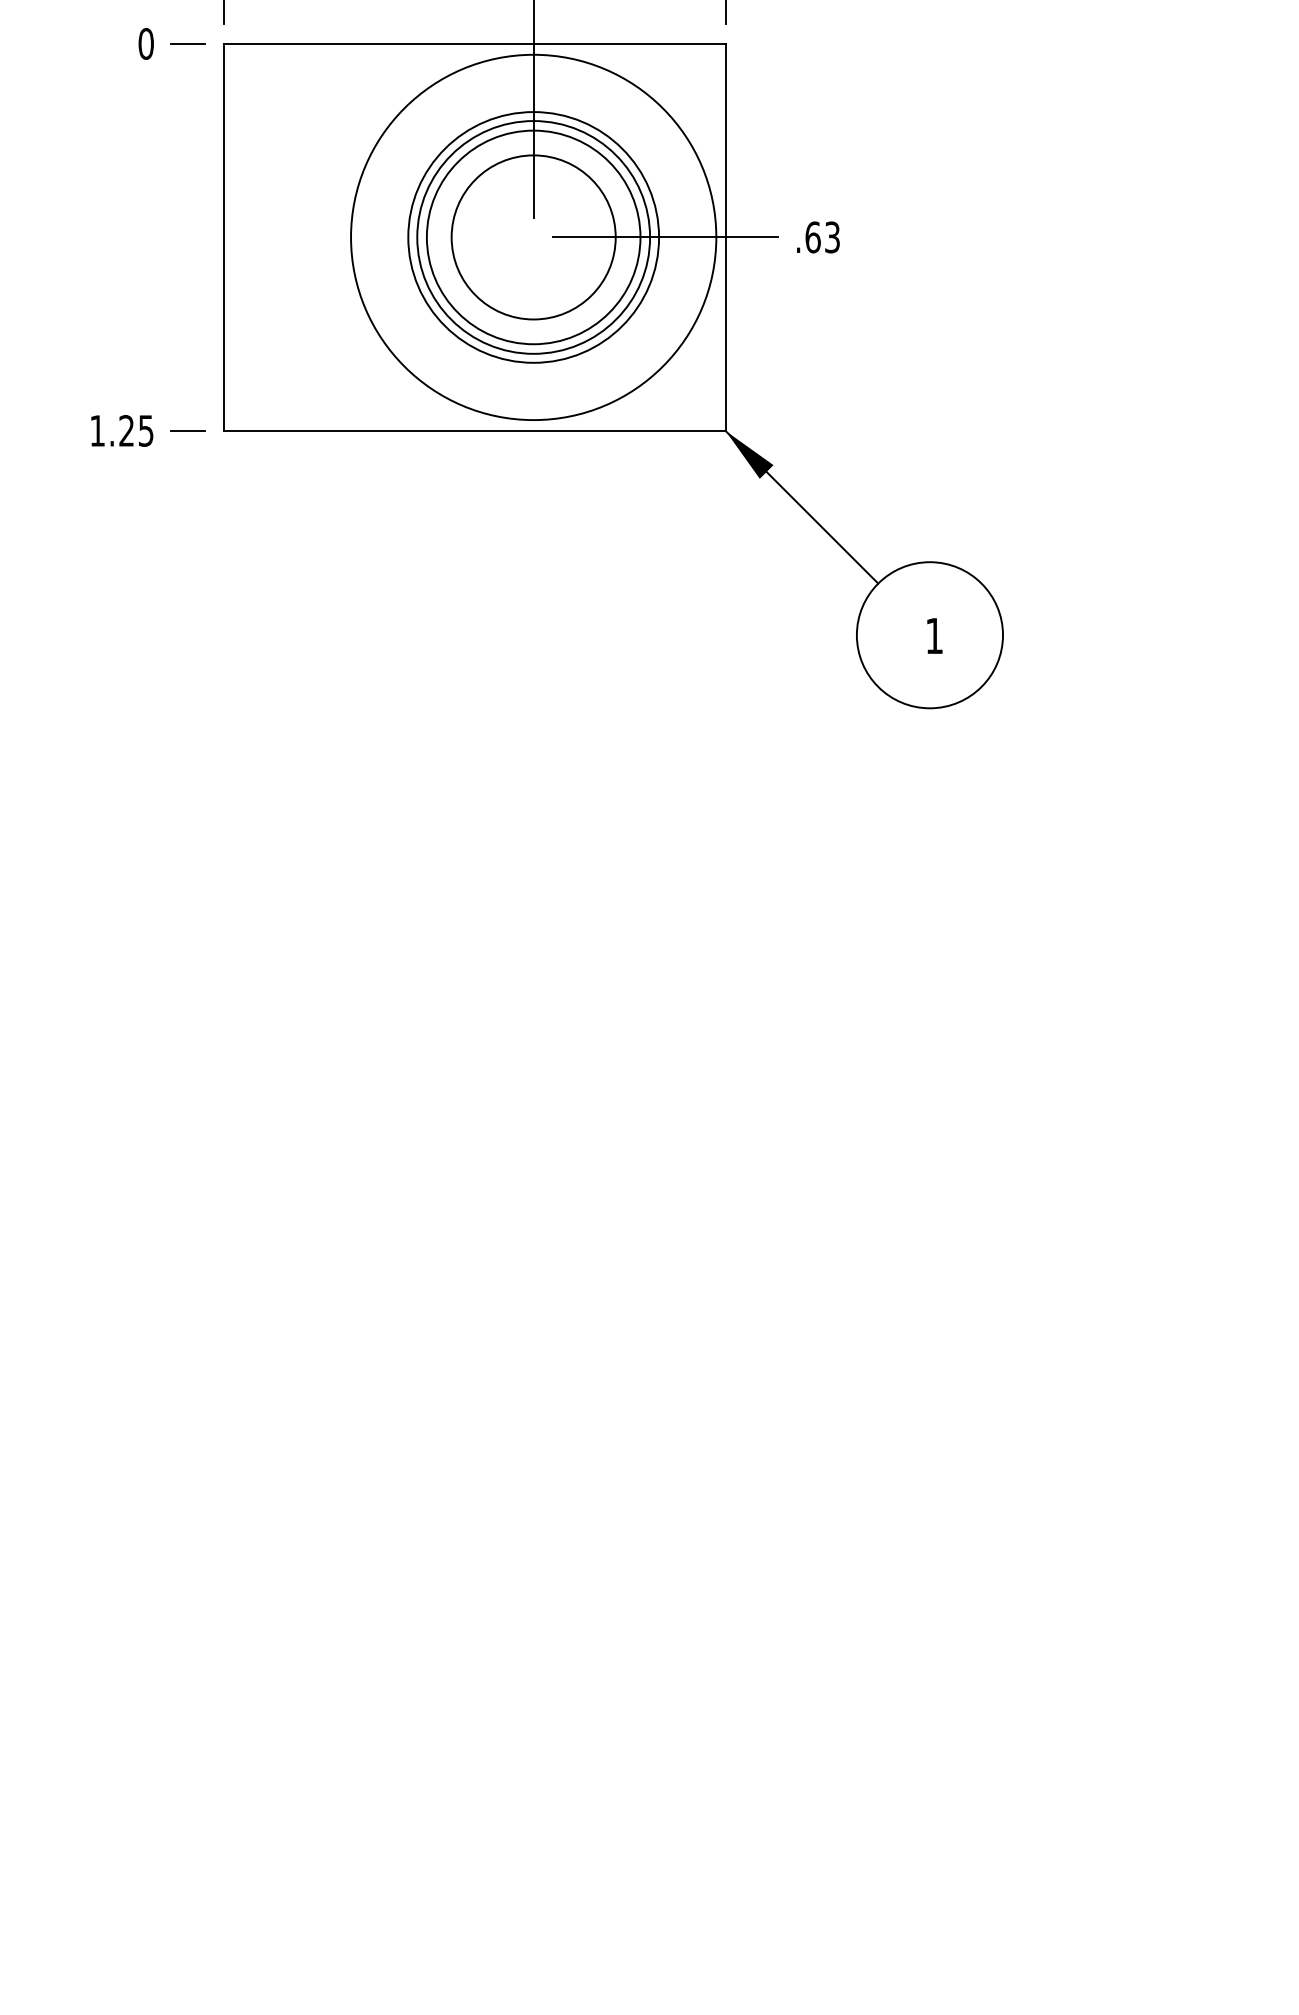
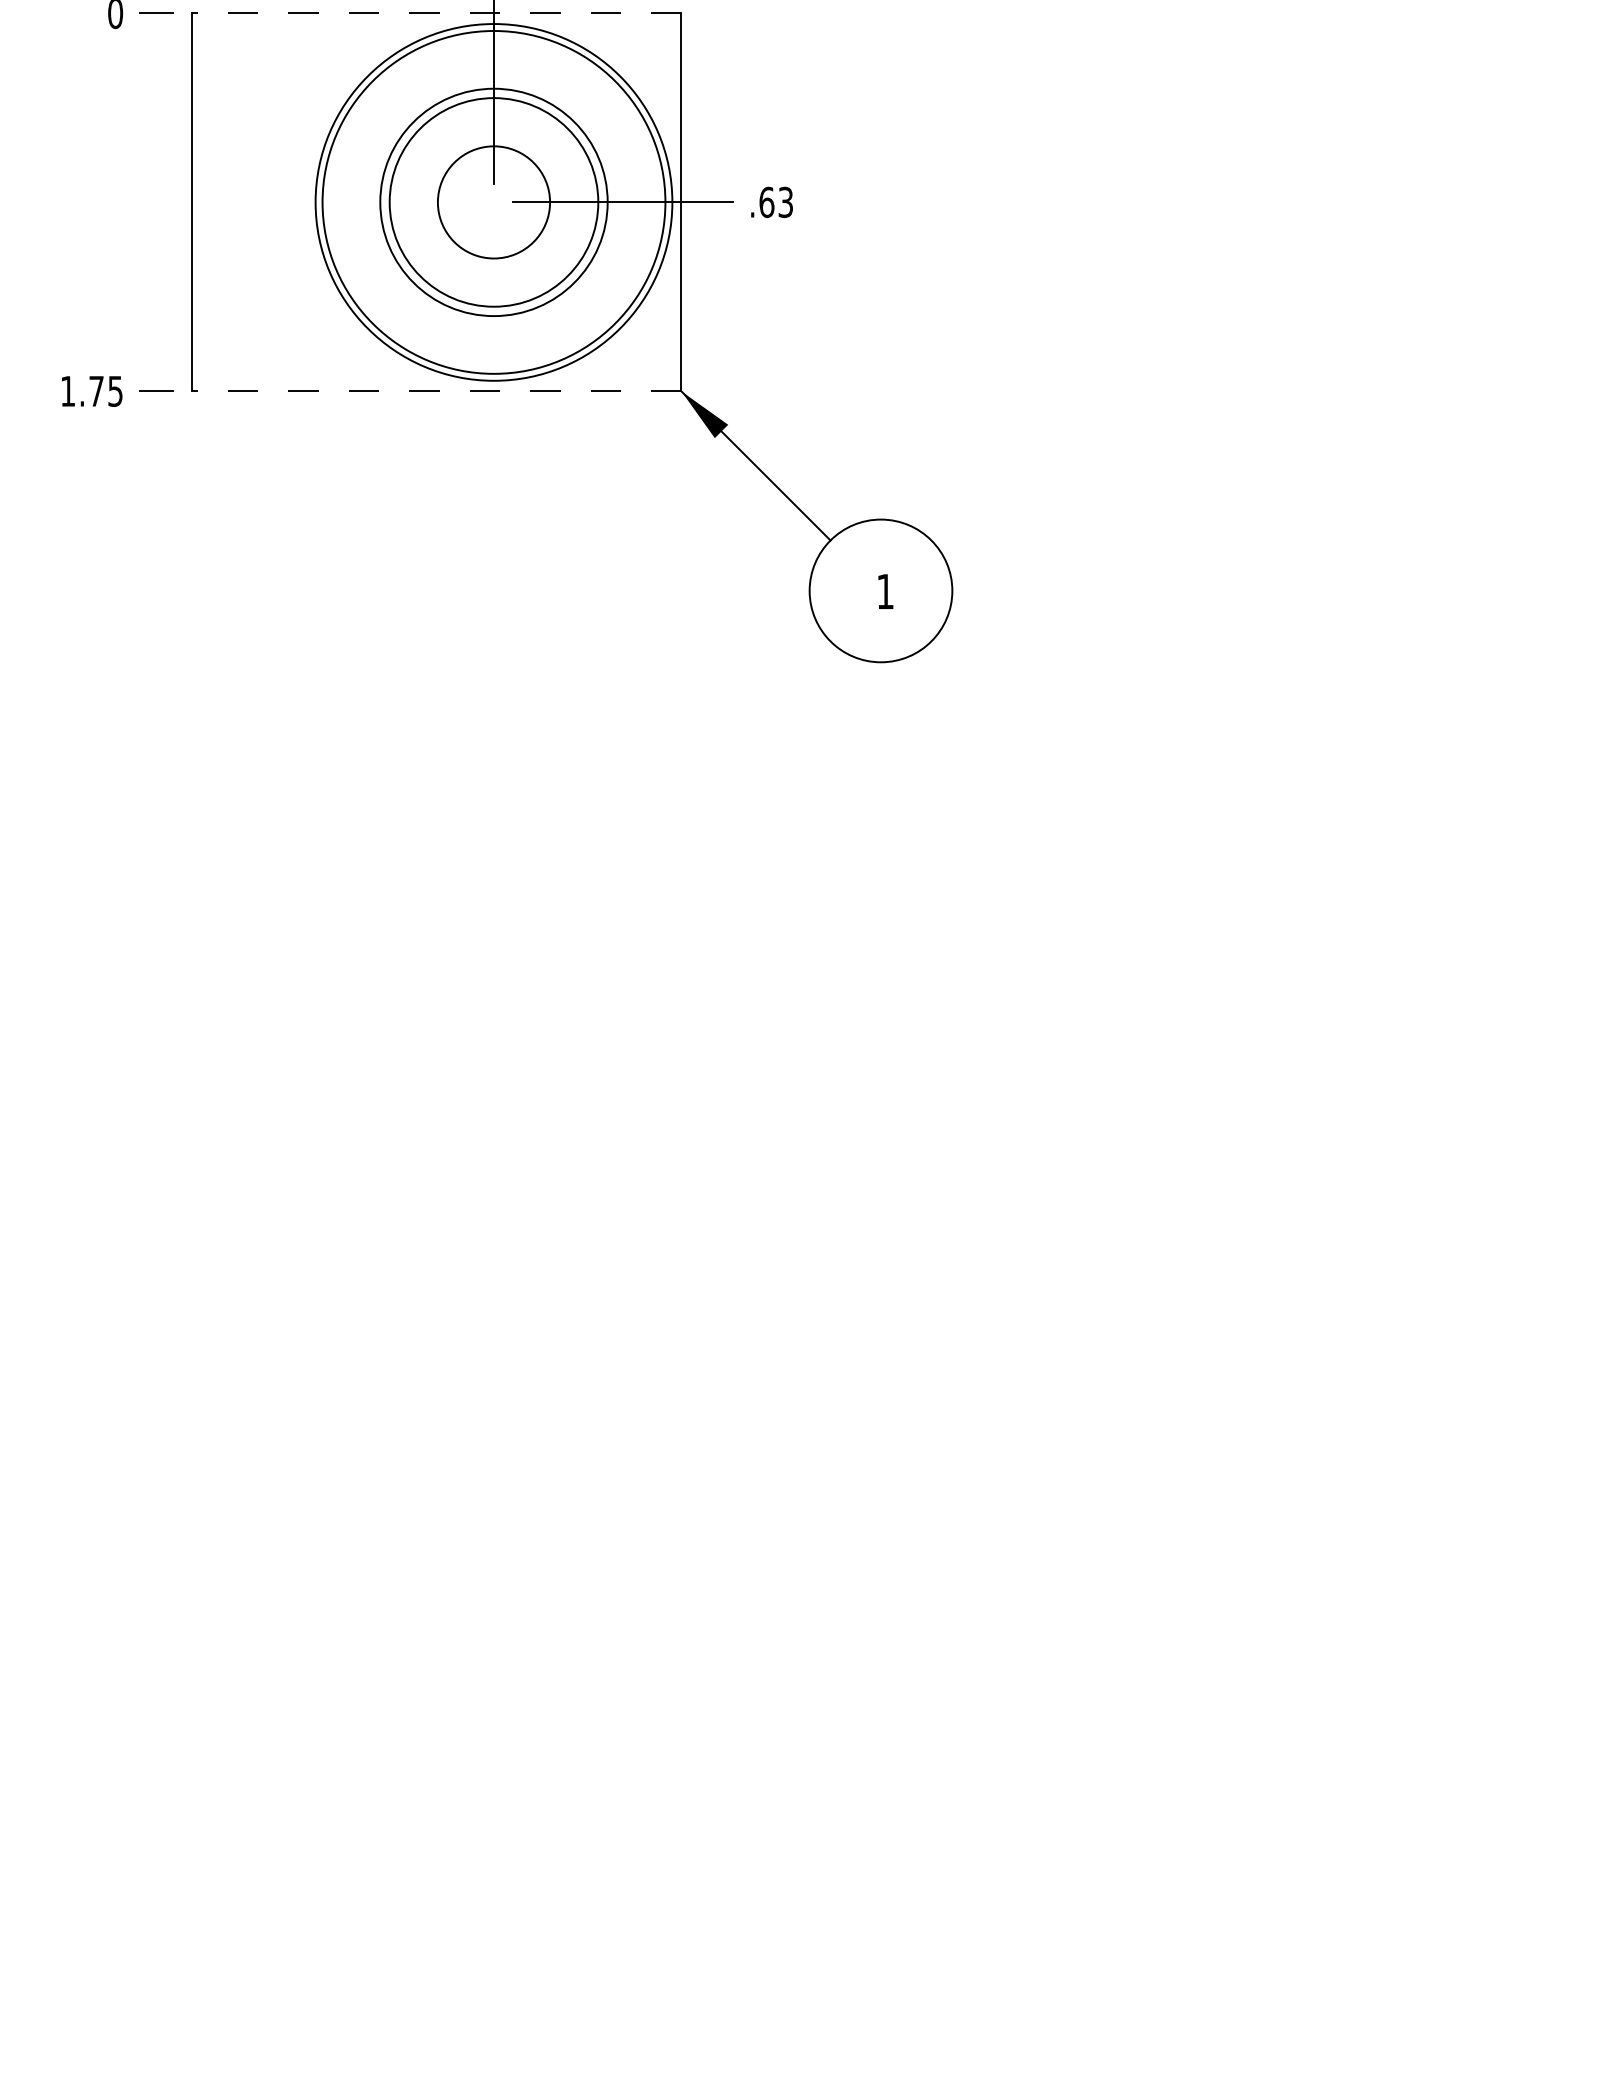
line: (474, 44) -> (436, 13), solid -> dashed
circle: (533, 236) -> (493, 201), size x1.4
circle: (533, 237) -> (493, 202), size x0.7
text: (126, 430) -> (96, 390), 1.25 -> 1.75
line: (474, 431) -> (436, 391), solid -> dashed

